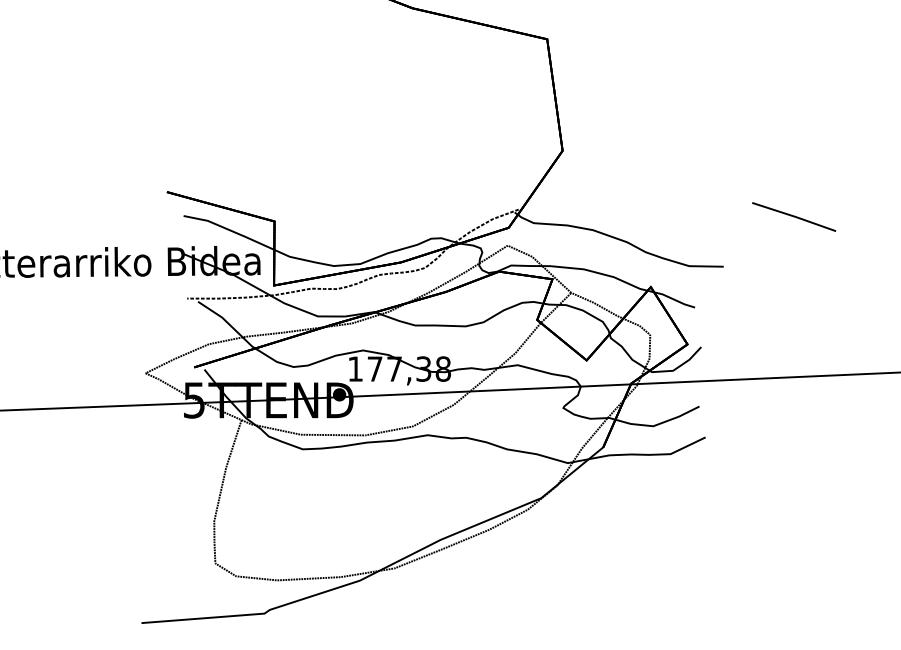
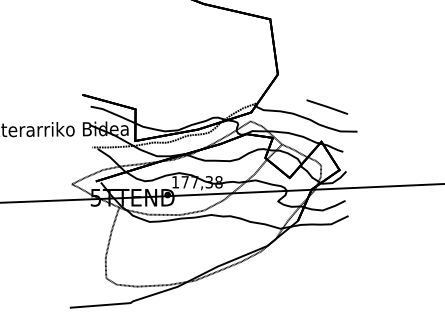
line: (794, 215) -> (327, 106), moved

